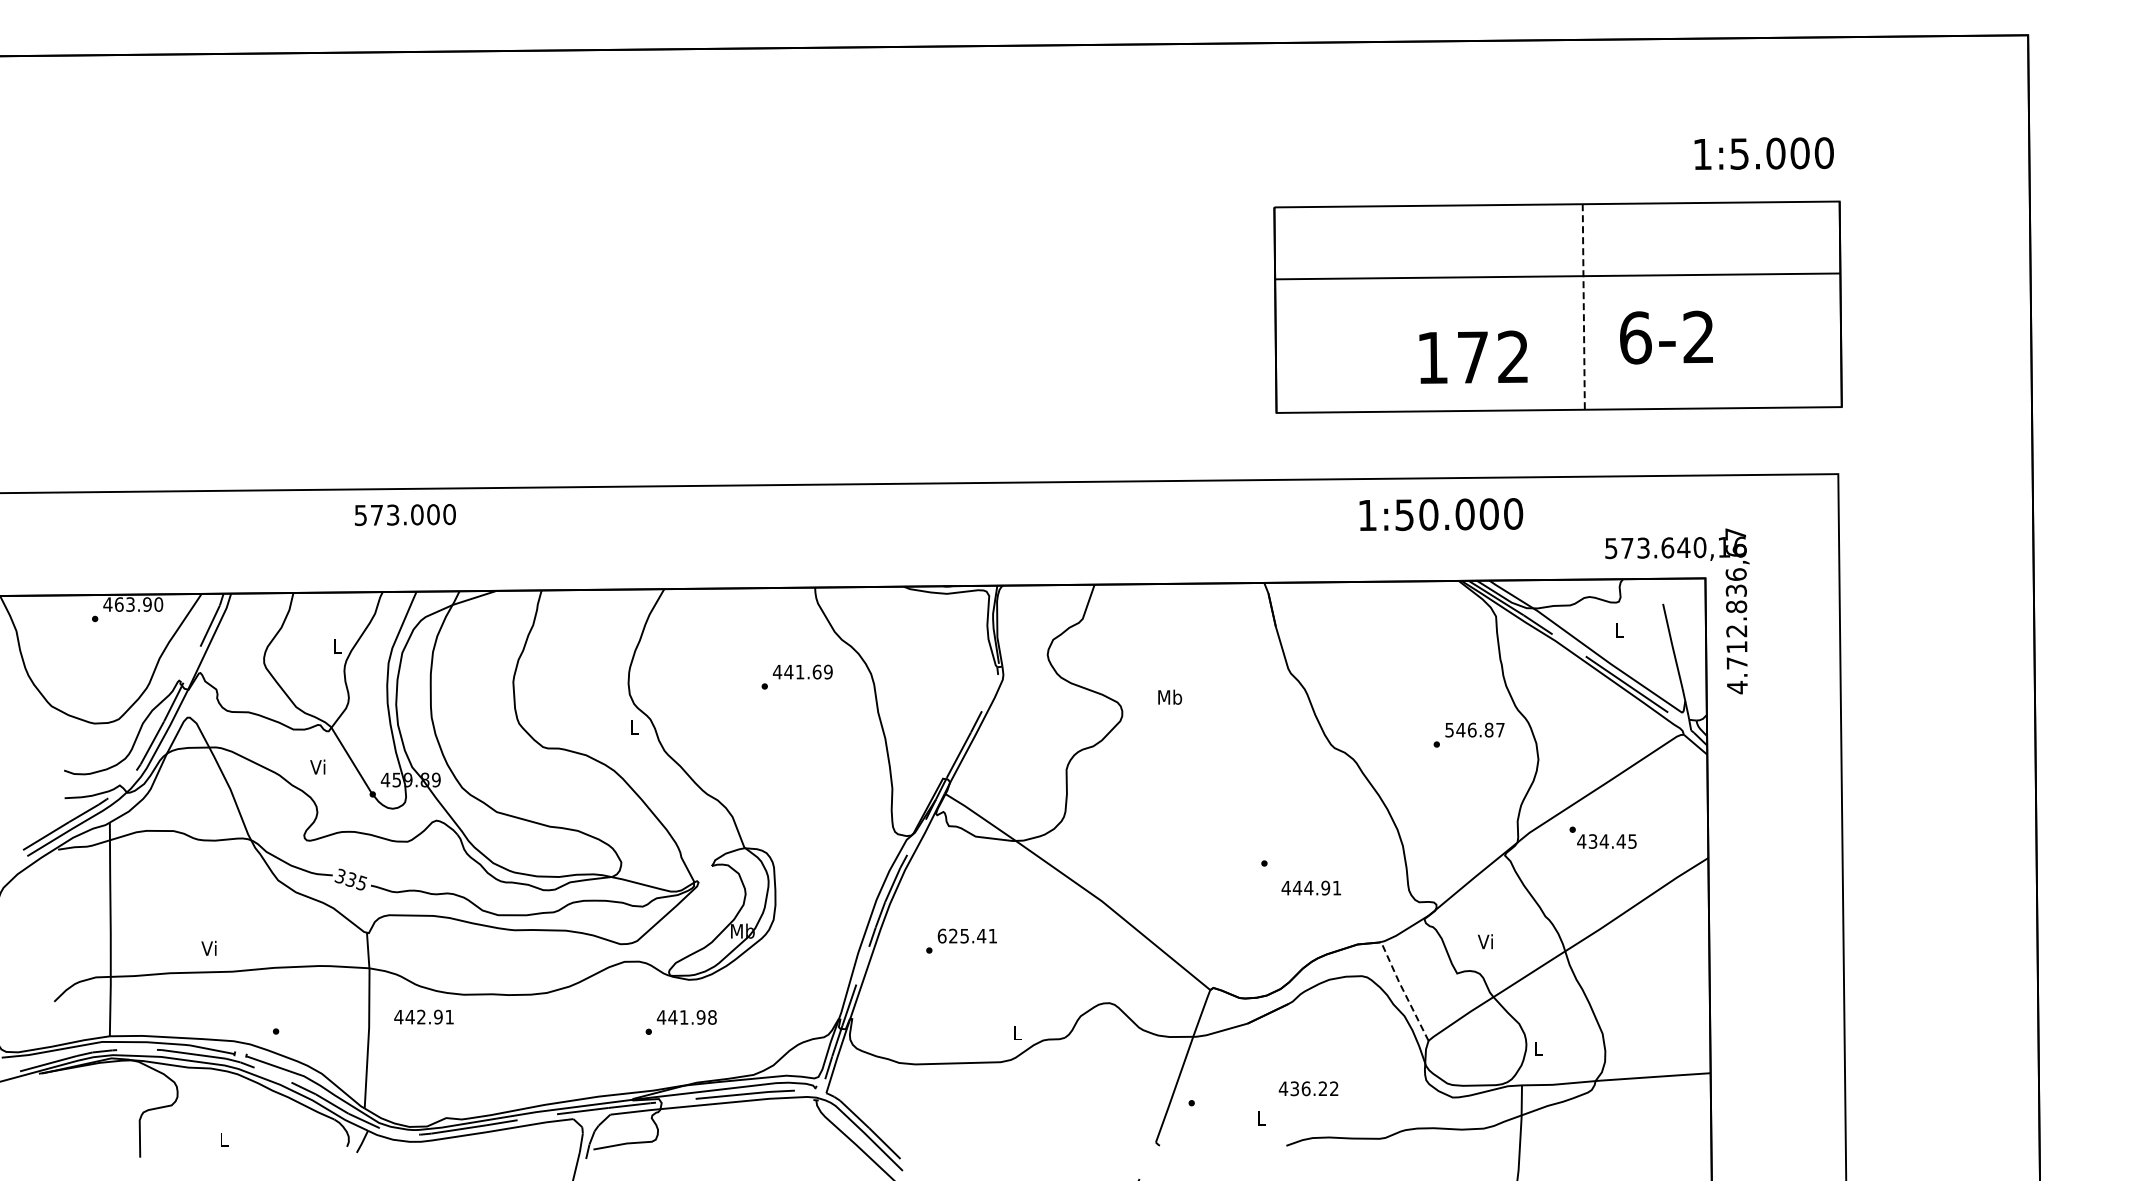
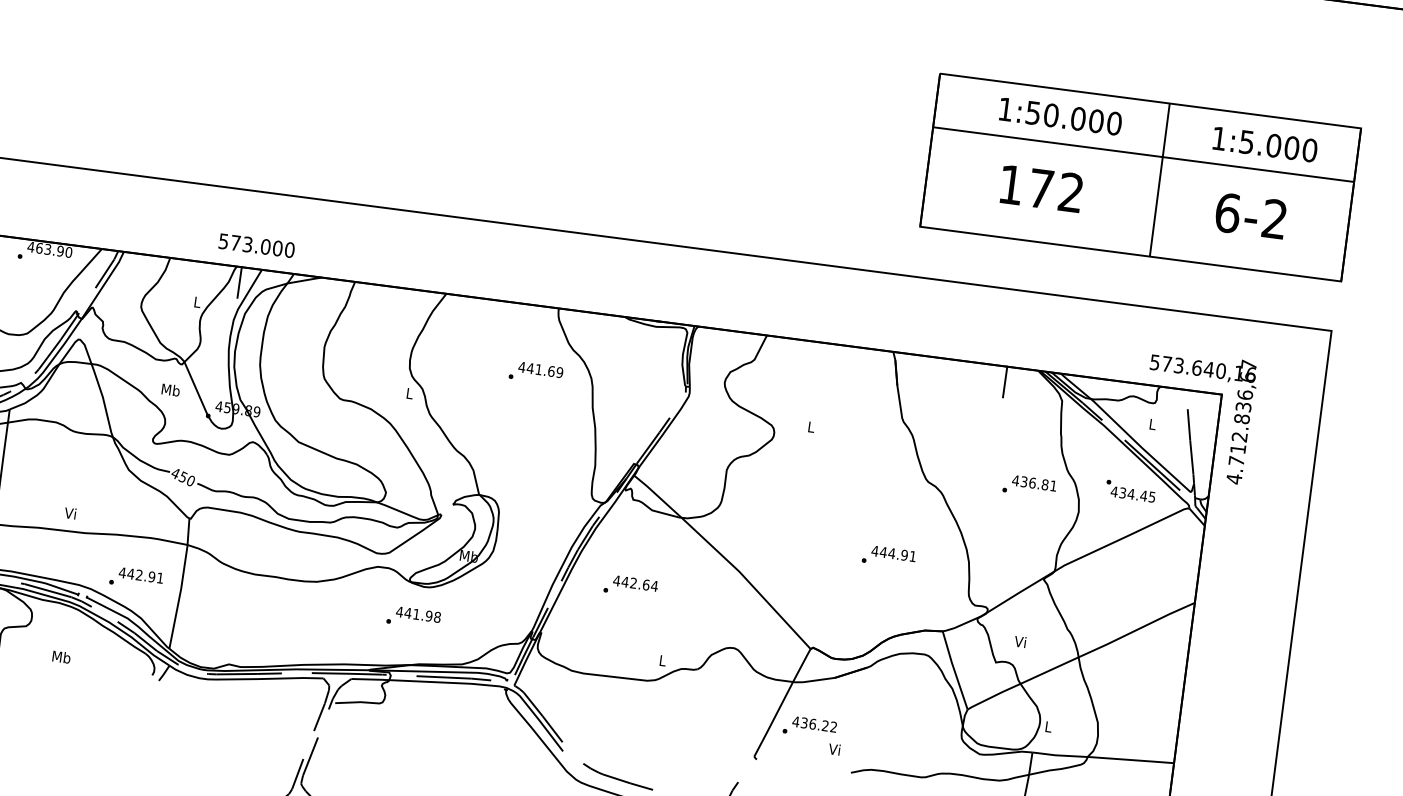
text: (1763, 153) -> (1264, 144), moved
line: (1583, 306) -> (1159, 179), dashed -> solid
text: (1666, 337) -> (1250, 216), moved
text: (1473, 356) -> (1041, 188), moved
text: (1441, 514) -> (1060, 116), moved
text: (405, 515) -> (256, 246), moved
line: (1417, 601) -> (1005, 381), added
line: (389, 612) -> (239, 282), added
text: (1170, 696) -> (811, 426), Mb -> L
text: (1474, 729) -> (1034, 482), 546.87 -> 436.81
text: (318, 766) -> (170, 389), Vi -> Mb
text: (1602, 837) -> (1130, 491), moved
text: (350, 879) -> (182, 476), 335 -> 450
text: (1311, 887) -> (894, 553), moved
text: (967, 935) -> (635, 583), 625.41 -> 442.64
line: (1403, 990) -> (954, 669), dashed -> solid
text: (423, 1016) -> (140, 574), moved
text: (1308, 1088) -> (814, 724), moved
text: (1259, 1117) -> (833, 748), L -> Vi
text: (224, 1139) -> (61, 657), L -> Mb

